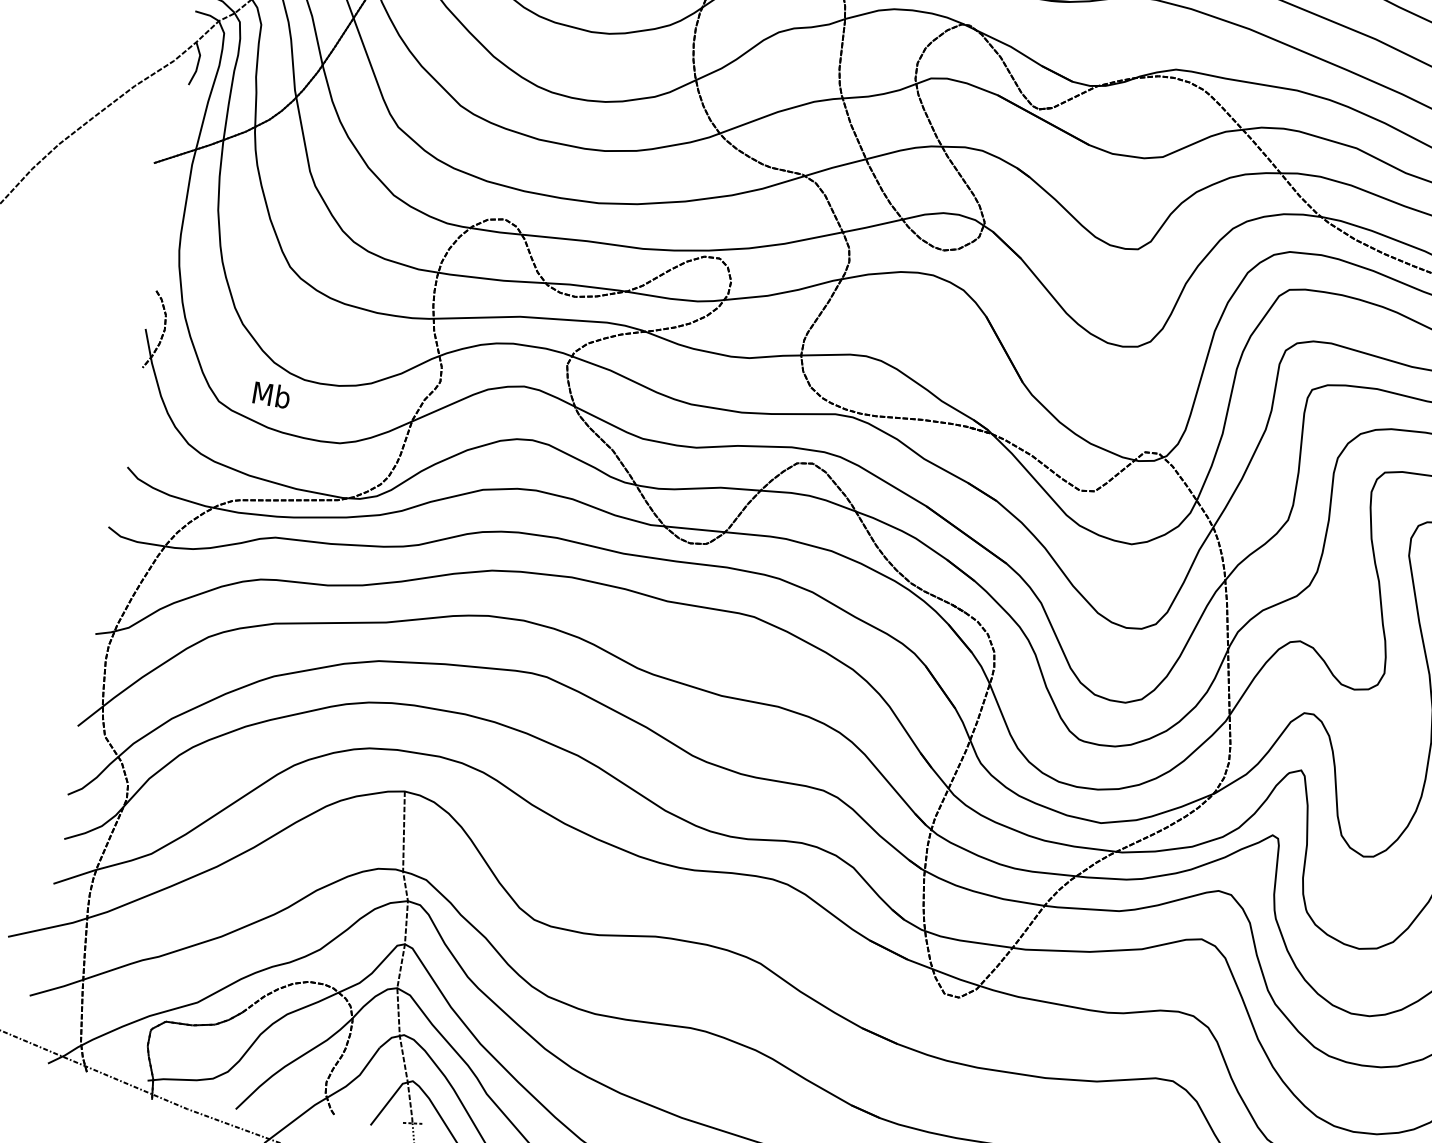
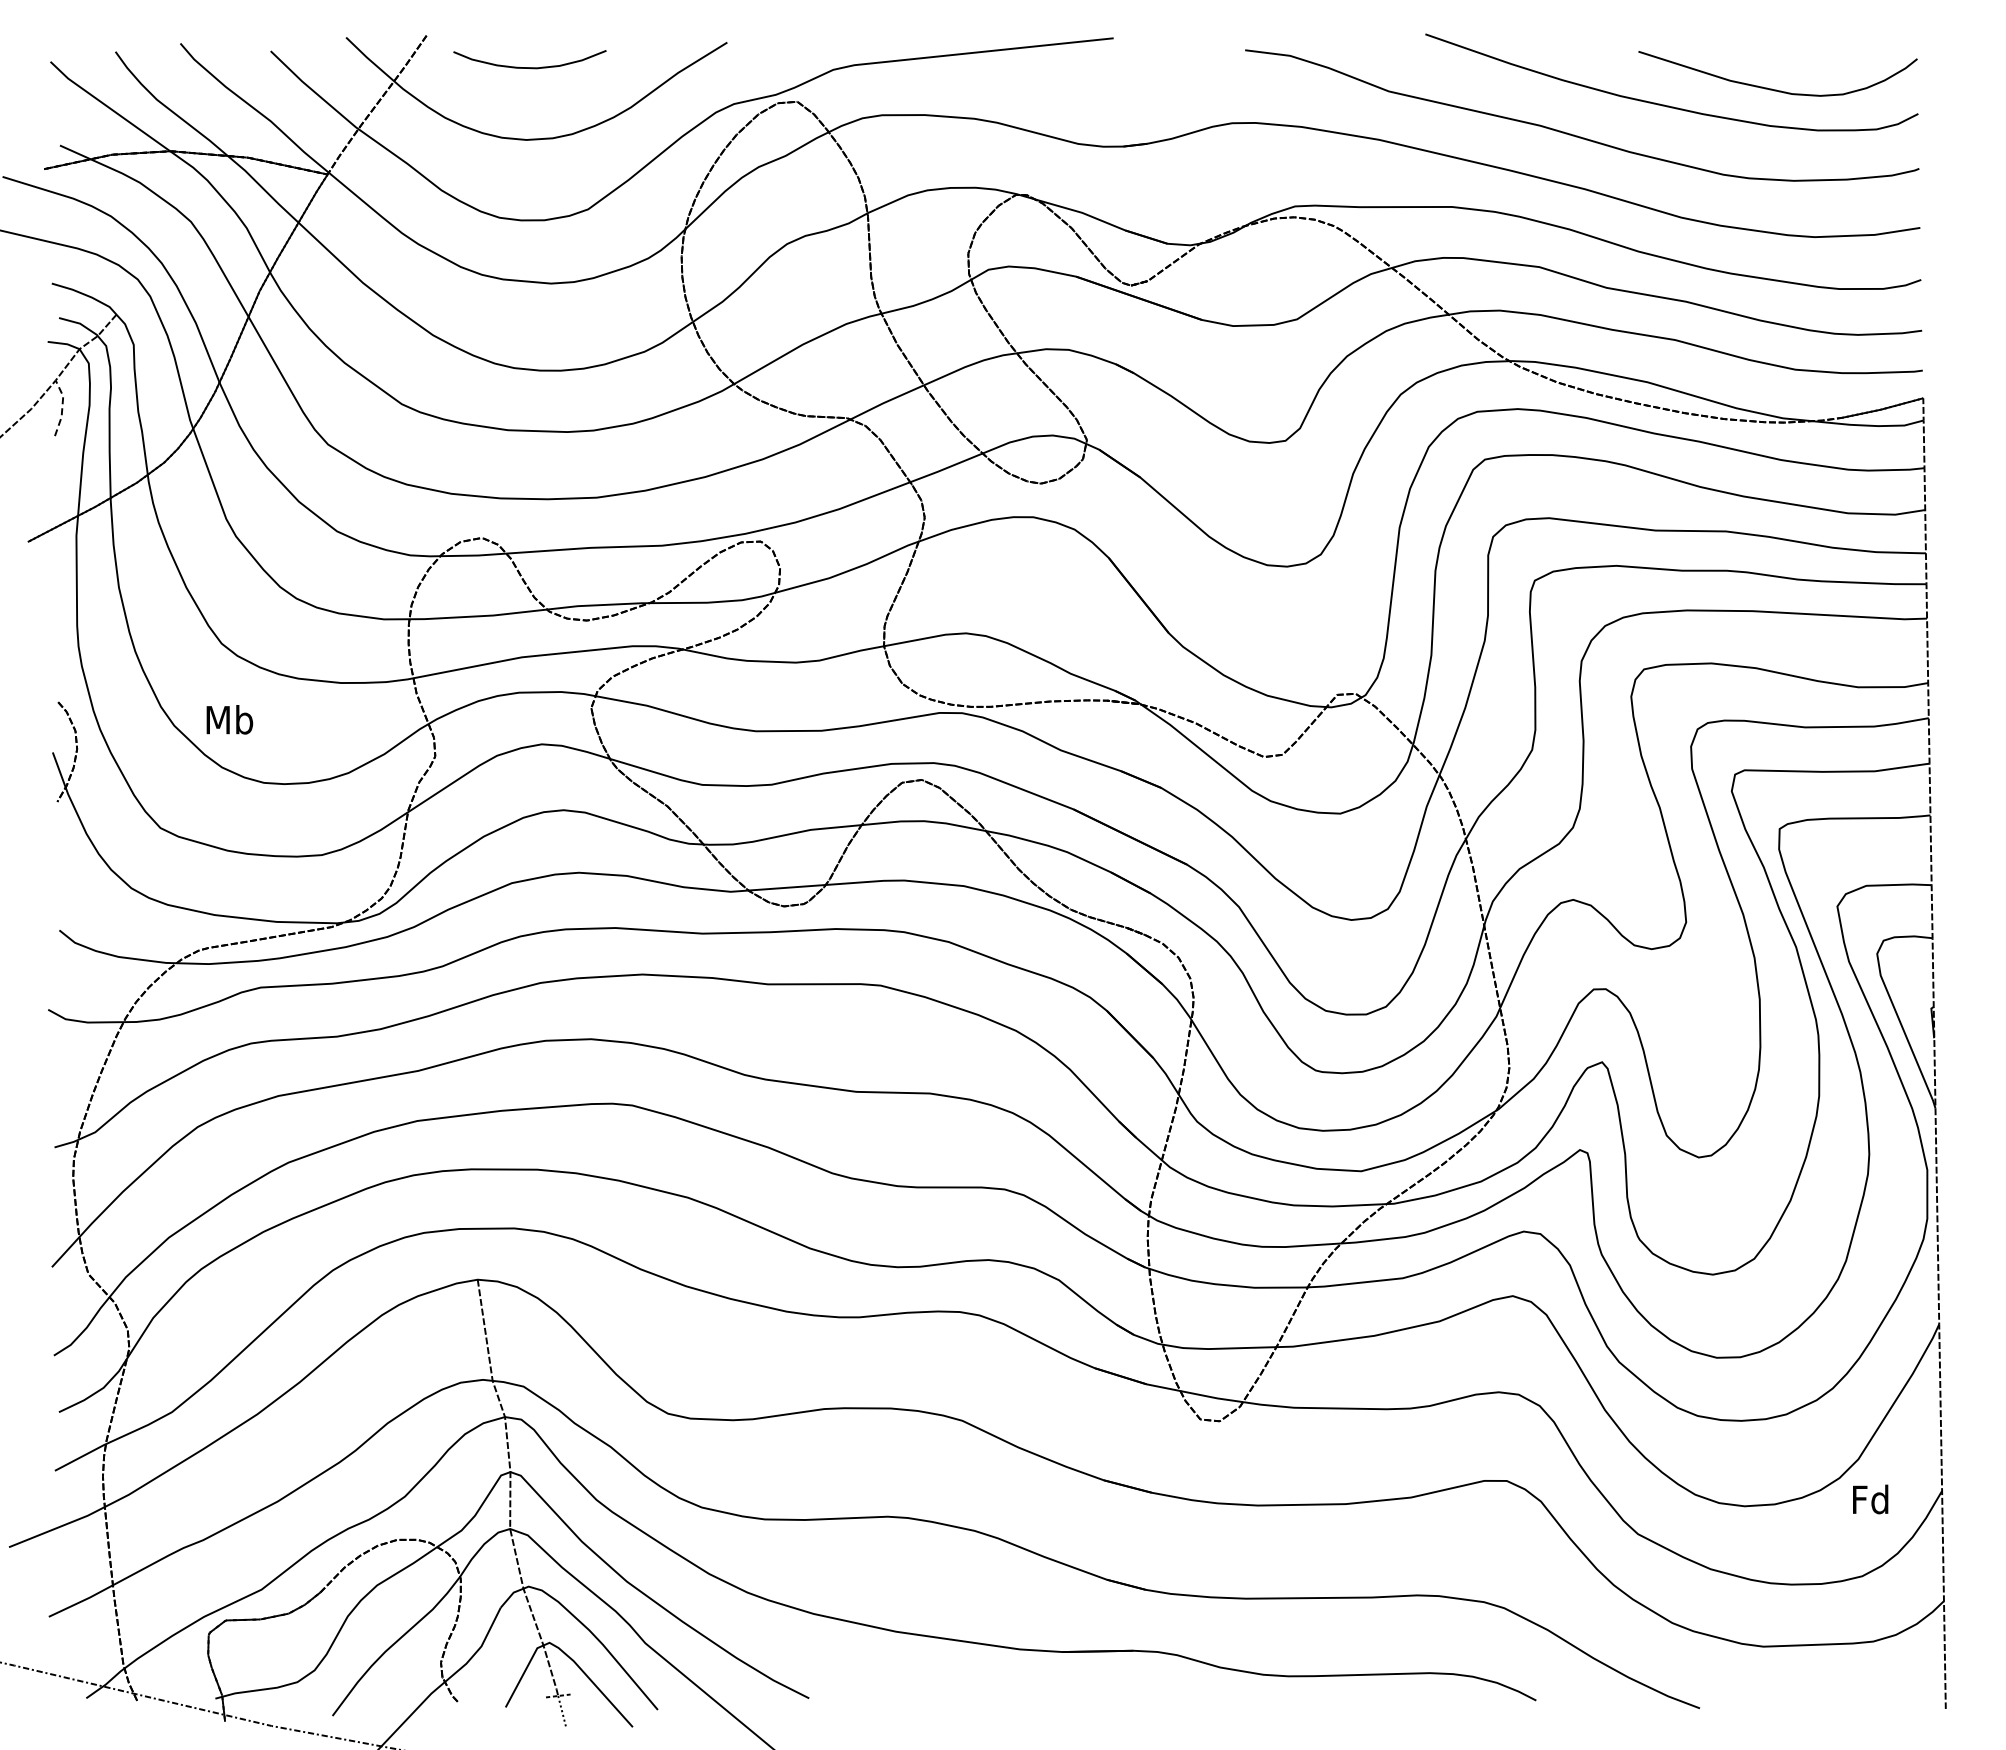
line: (198, 64) -> (62, 408), solid -> dashed
text: (271, 394) -> (229, 719), moved

